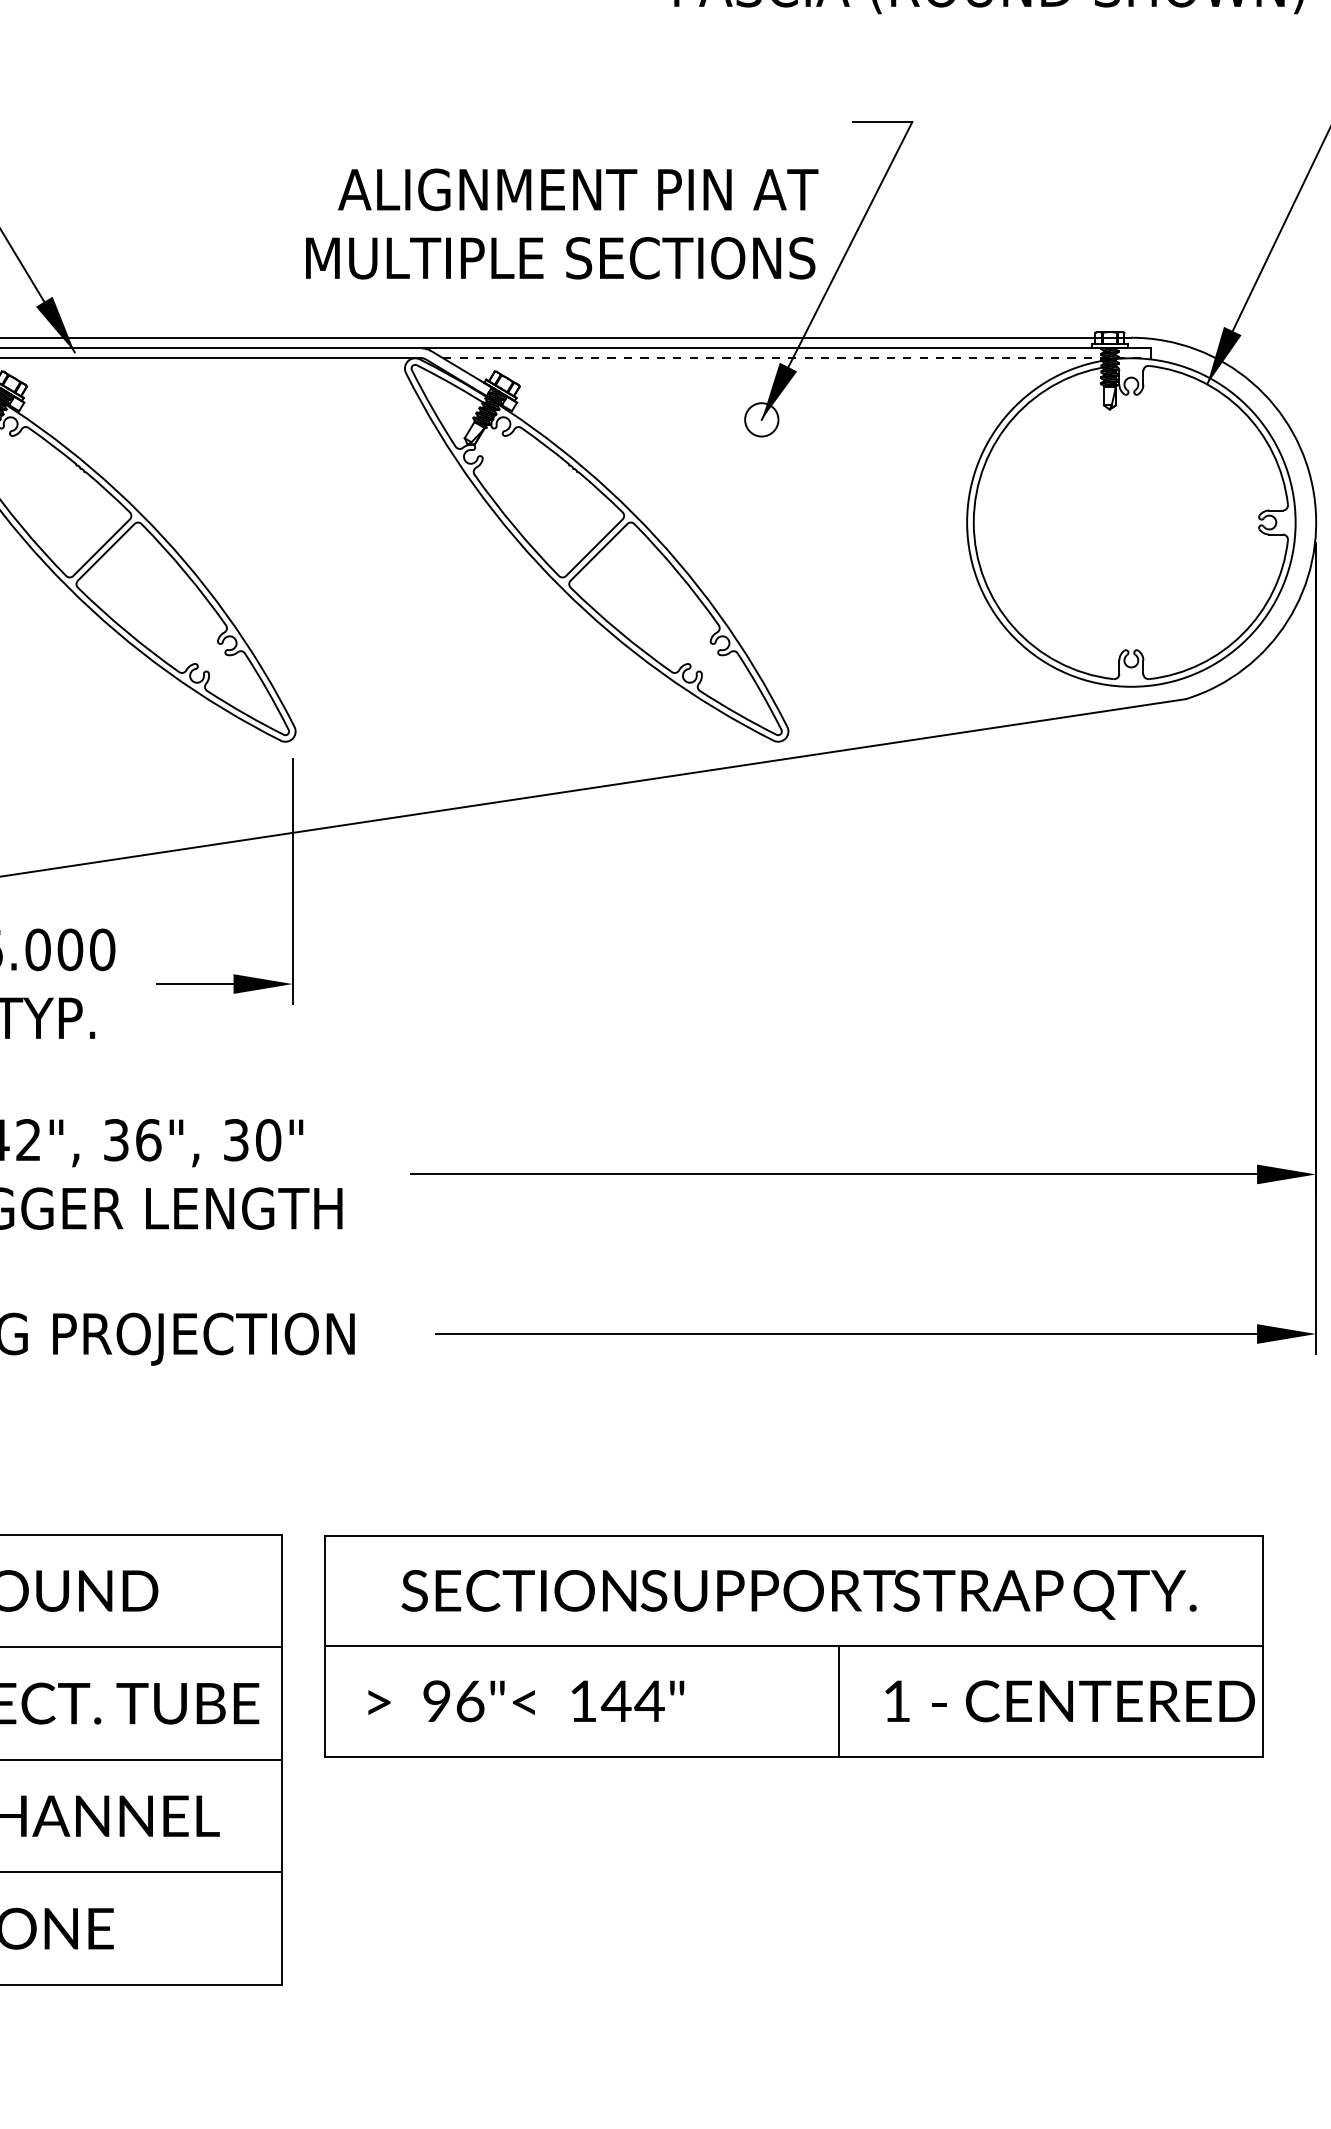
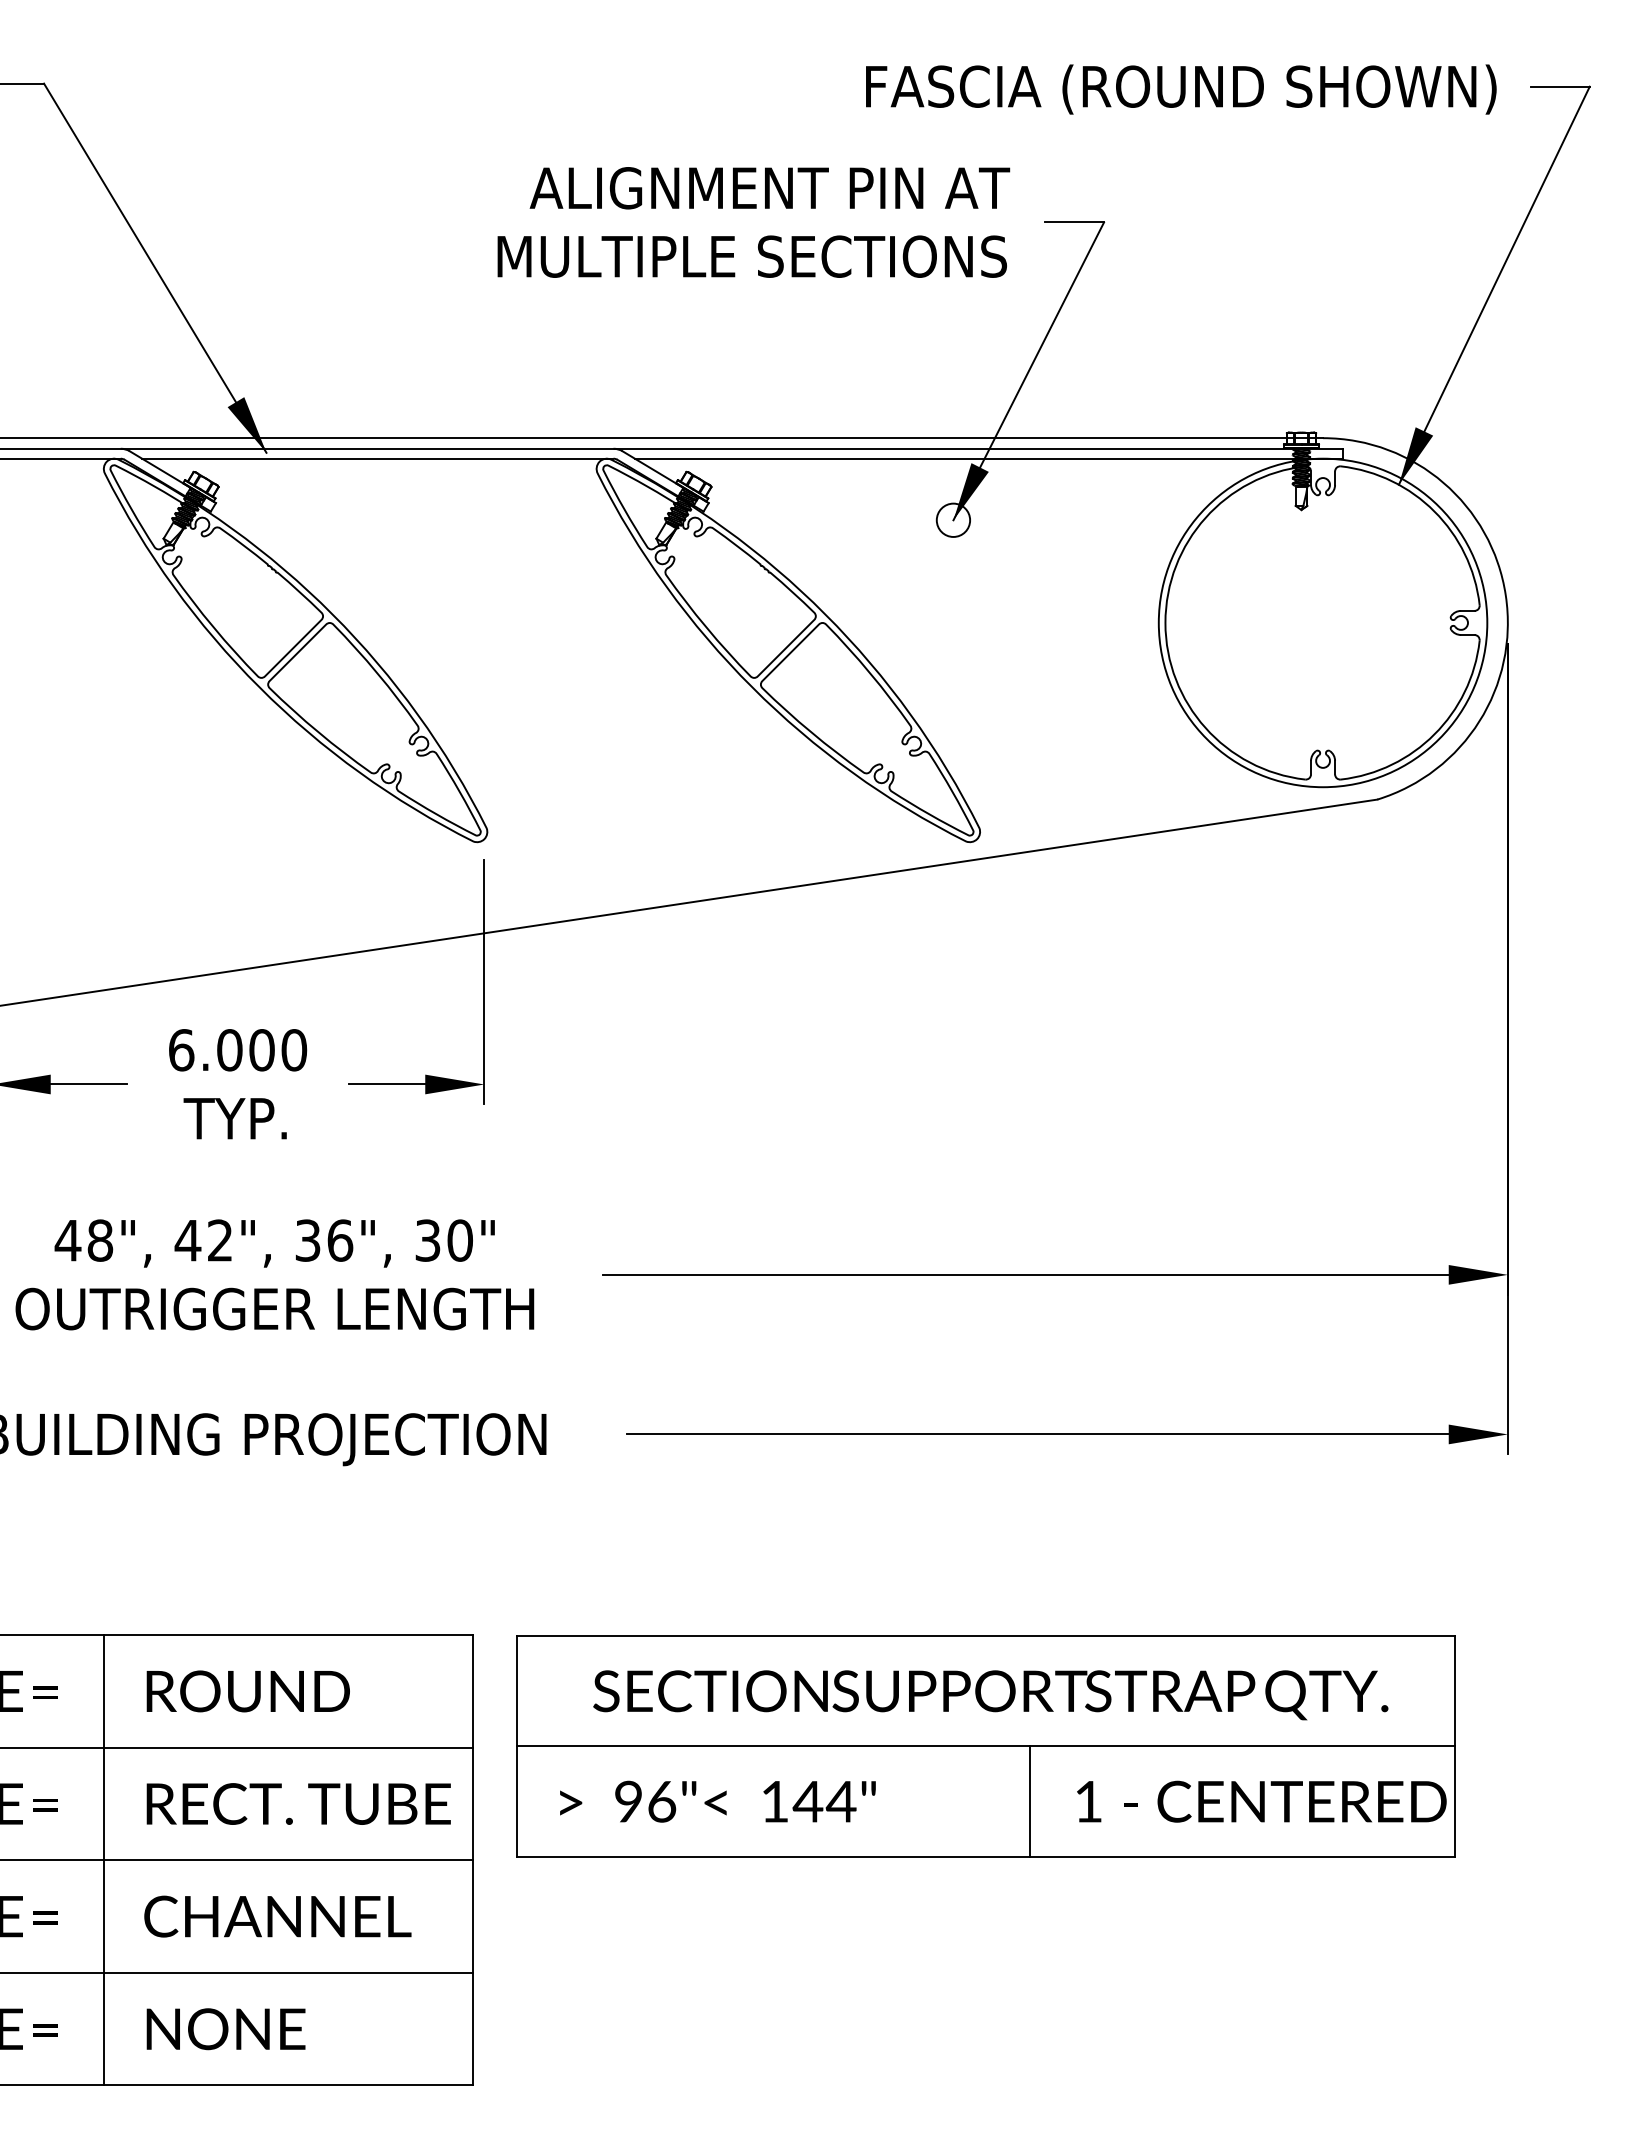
text: (561, 224) -> (753, 222), moved
line: (796, 358) -> (988, 458), dashed -> solid

